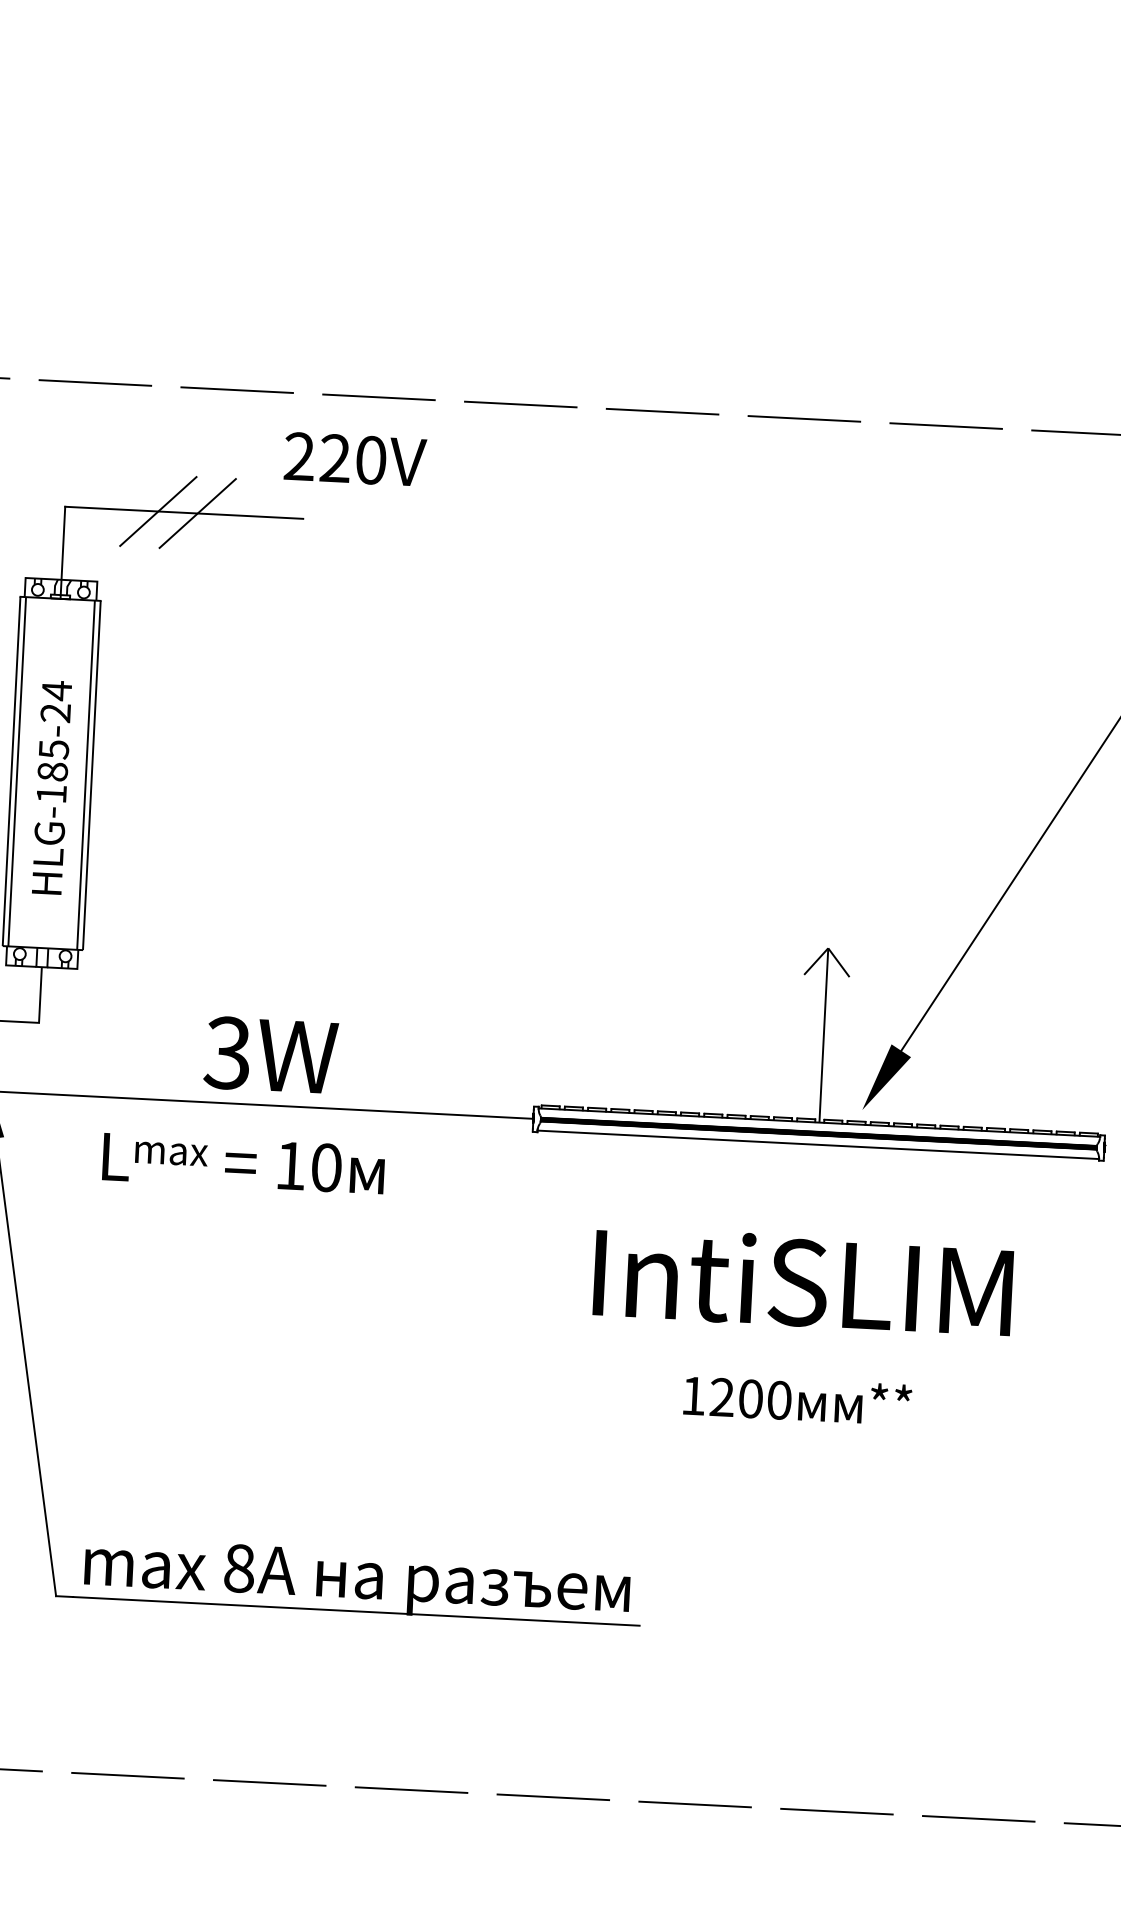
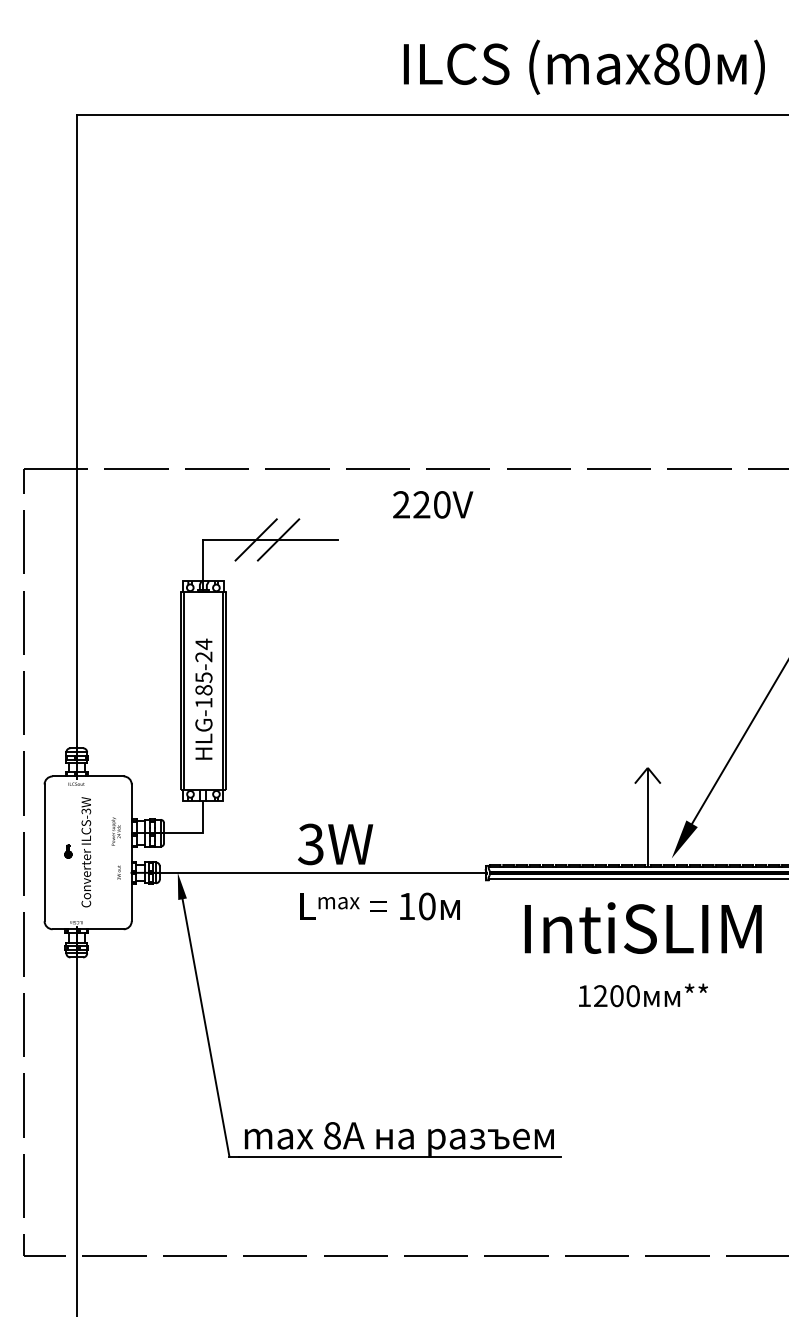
text: (355, 458) -> (433, 504), moved
text: (242, 1163) -> (379, 906), moved
text: (799, 1327) -> (642, 954), moved

